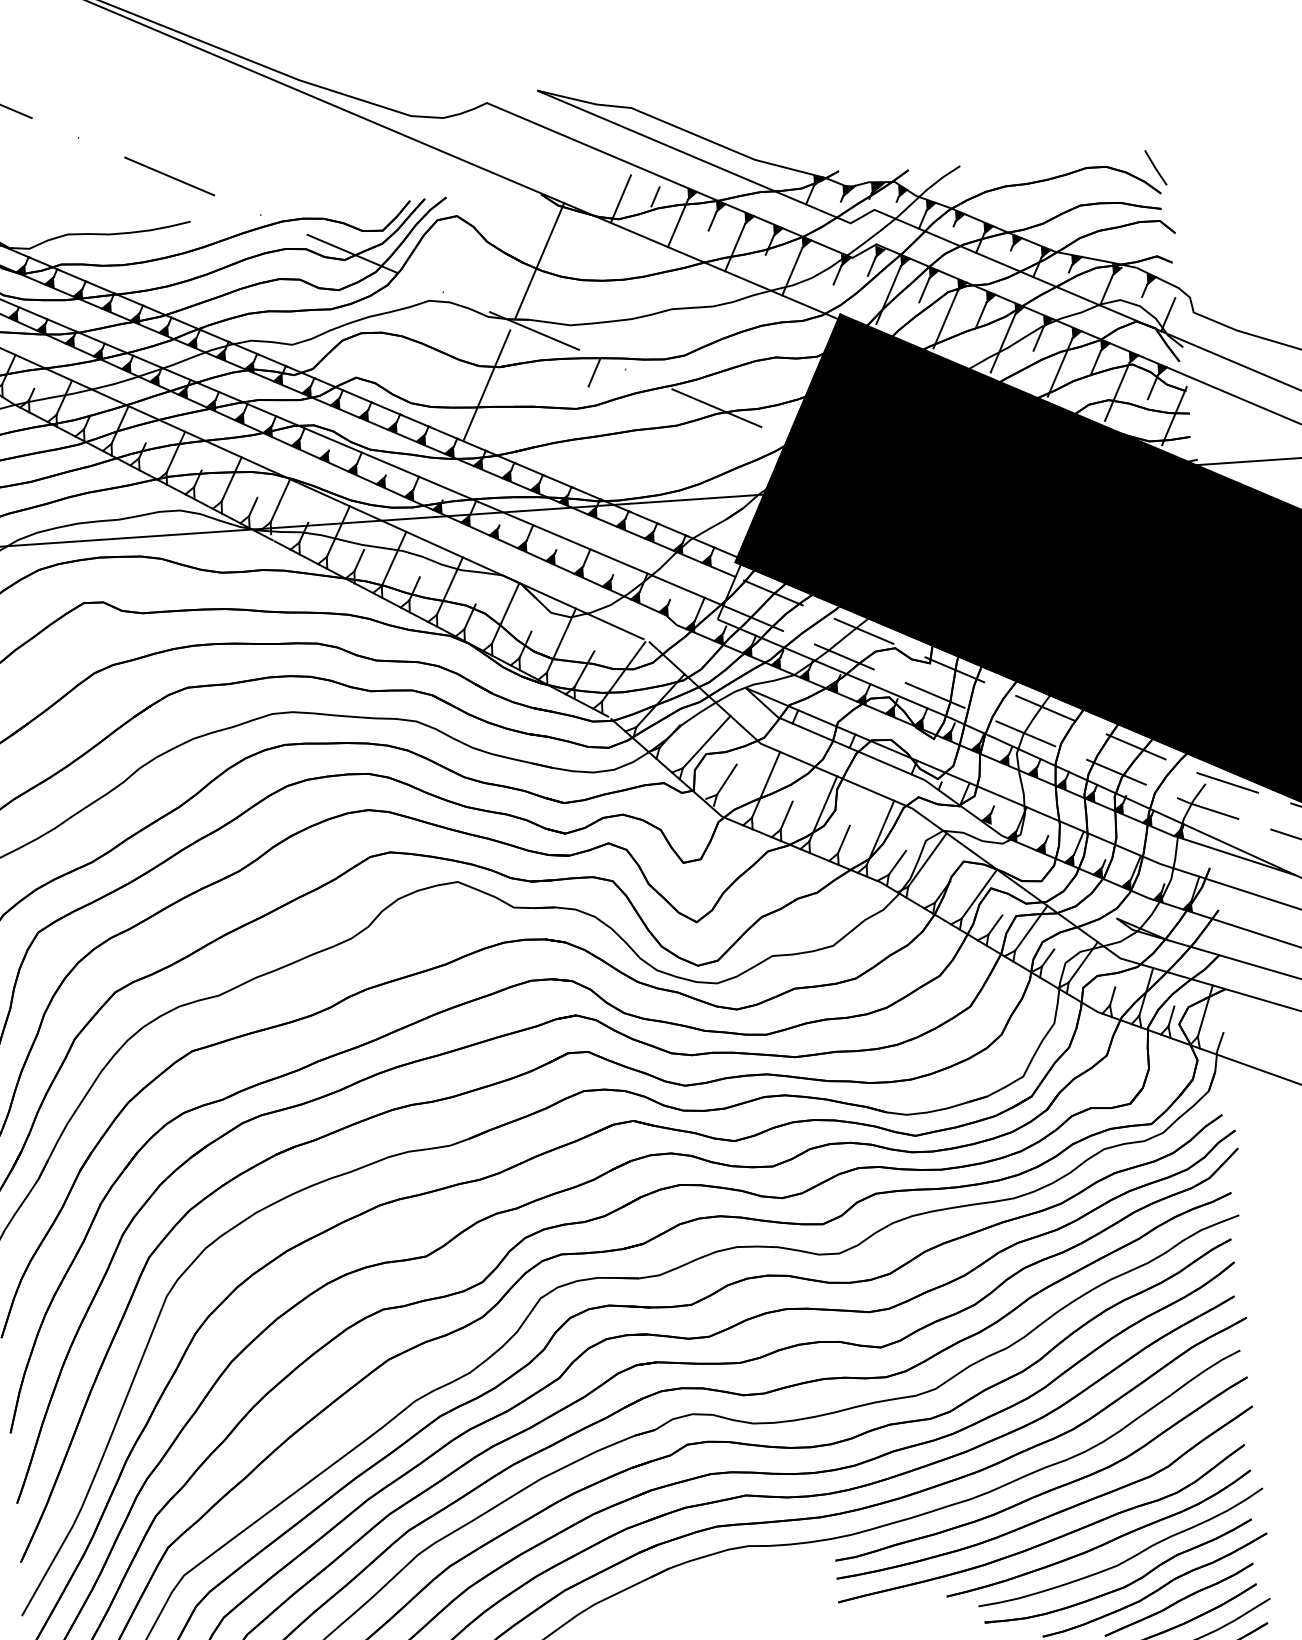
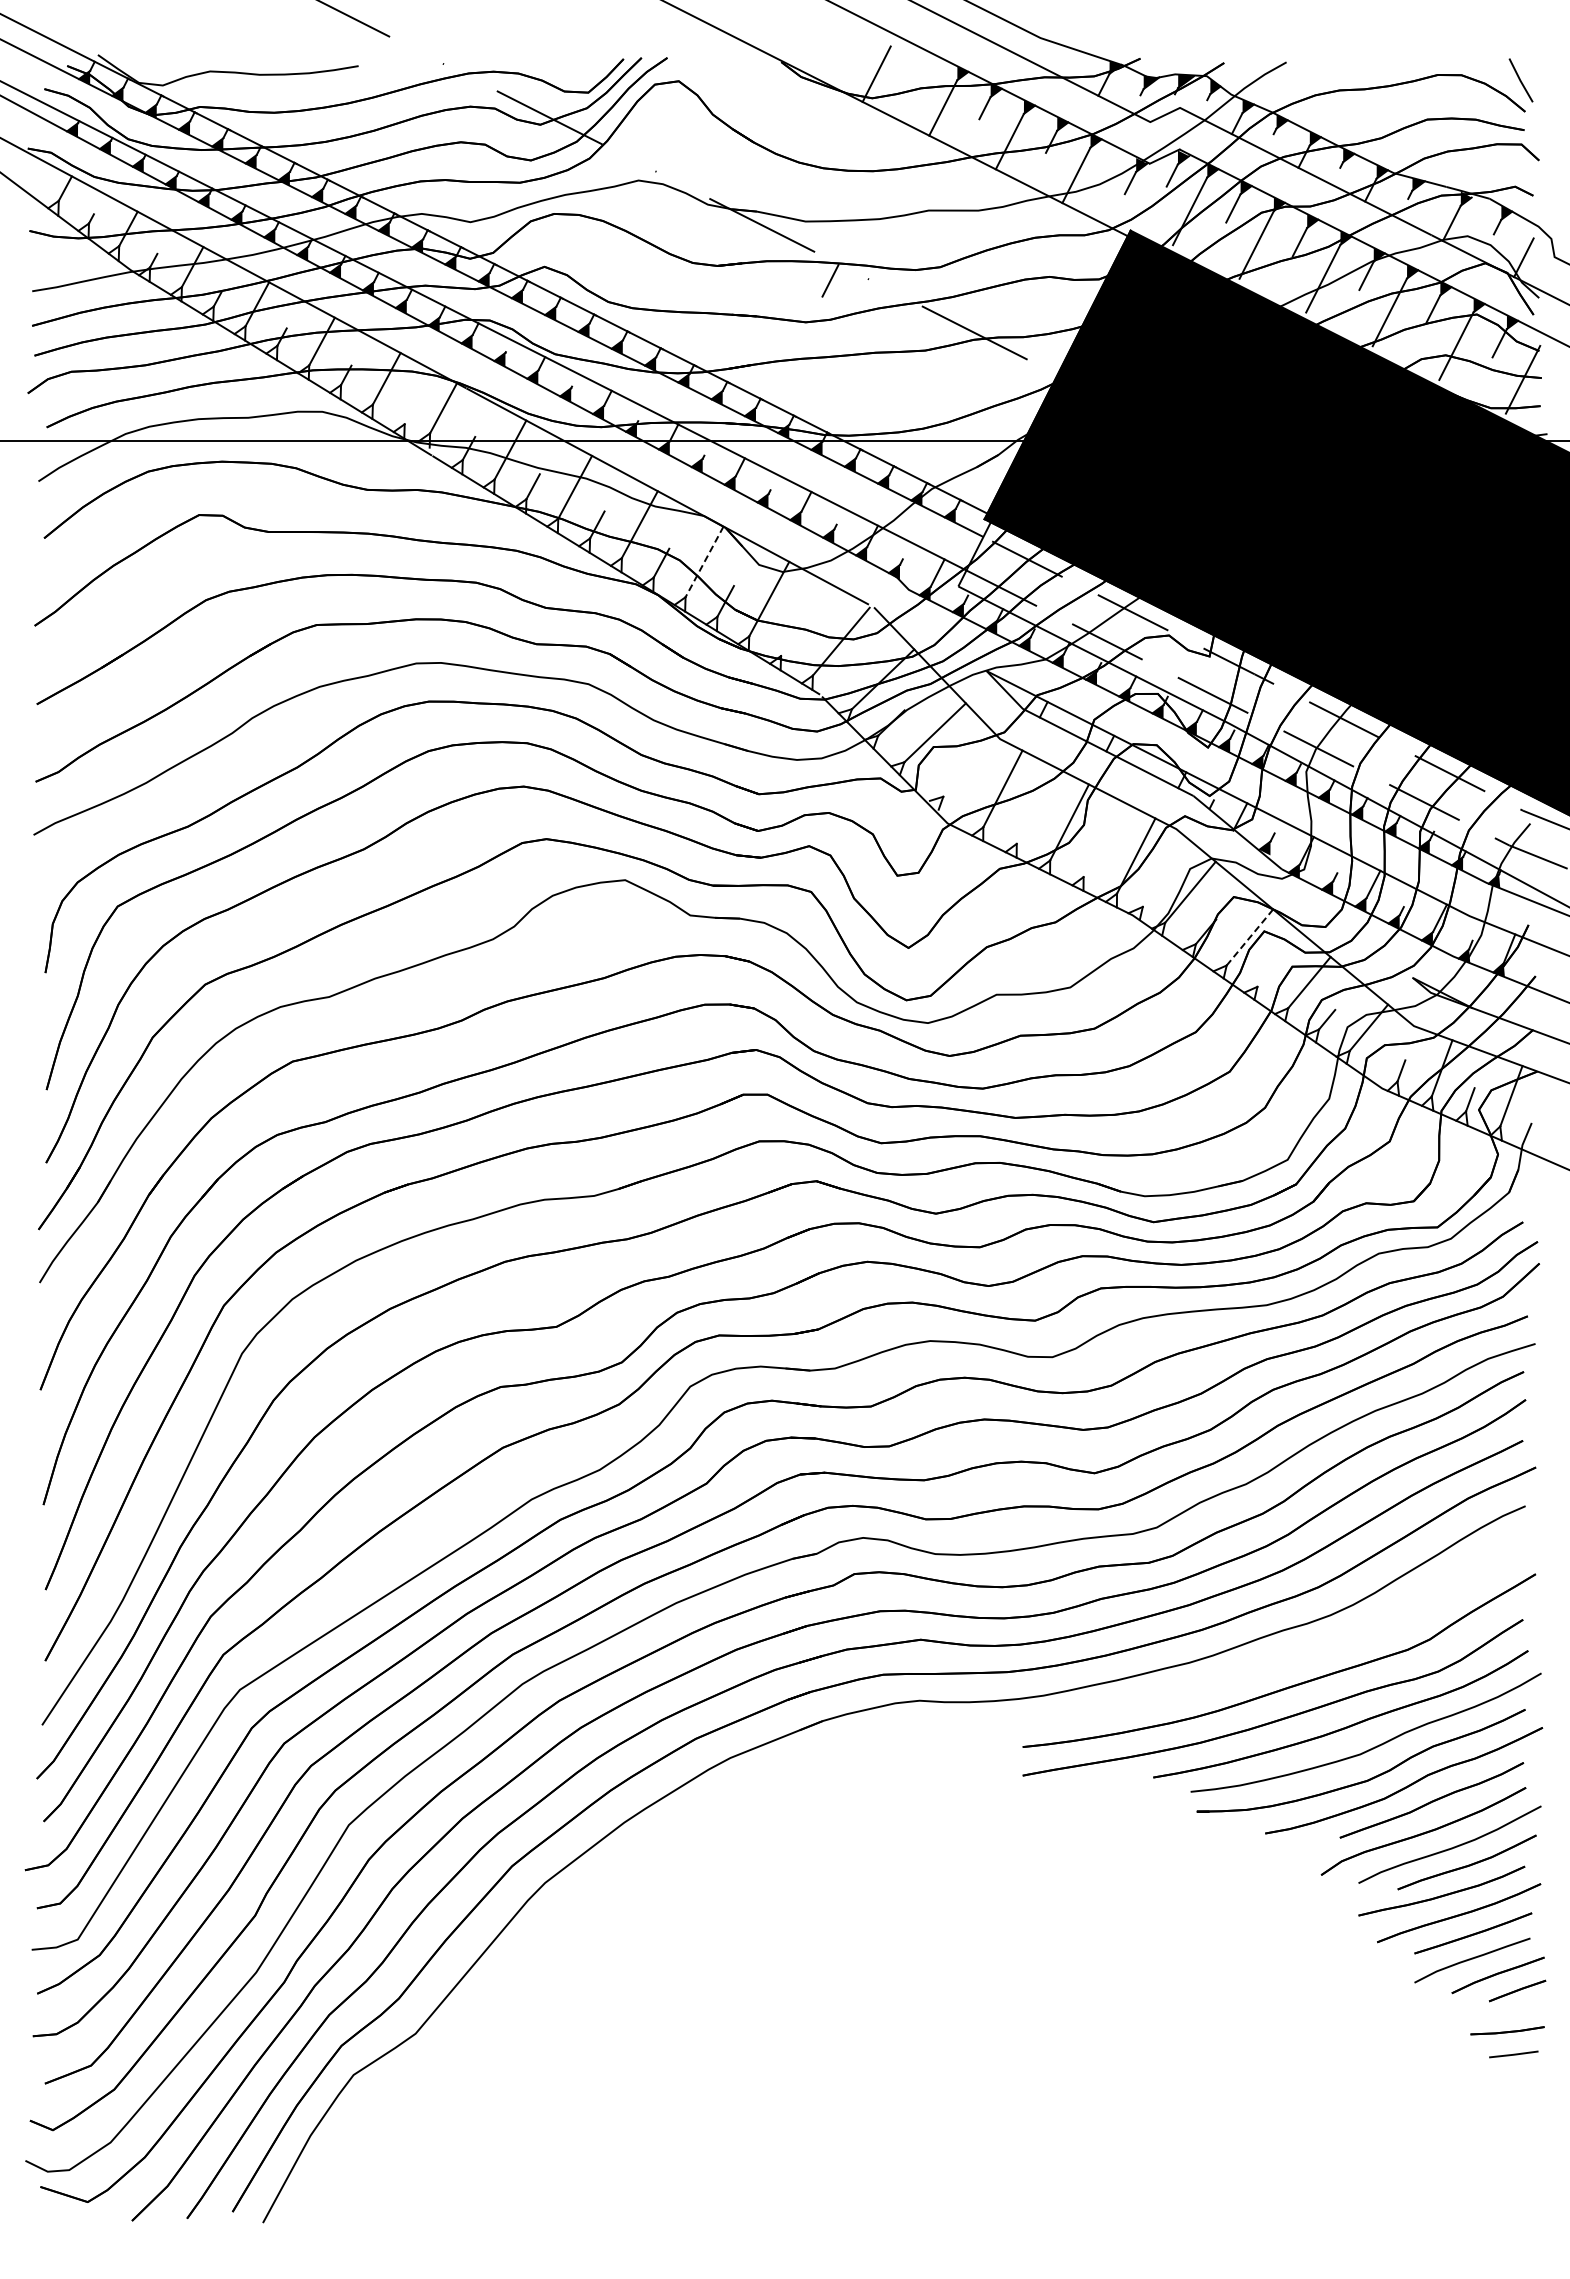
line: (655, 196) -> (918, 74), removed
line: (539, 260) -> (774, 141), removed
line: (486, 385) -> (700, 286), removed
line: (253, 506) -> (410, 413), removed
line: (505, 613) -> (704, 562), solid -> dashed
line: (584, 669) -> (794, 635), removed
line: (727, 779) -> (956, 779), removed
line: (786, 815) -> (1024, 827), removed
line: (843, 839) -> (1091, 860), removed
line: (896, 862) -> (1153, 892), removed
line: (979, 894) -> (1249, 937), solid -> dashed
line: (995, 924) -> (1266, 975), removed
part: (1050, 1489) -> (1286, 1657), removed

